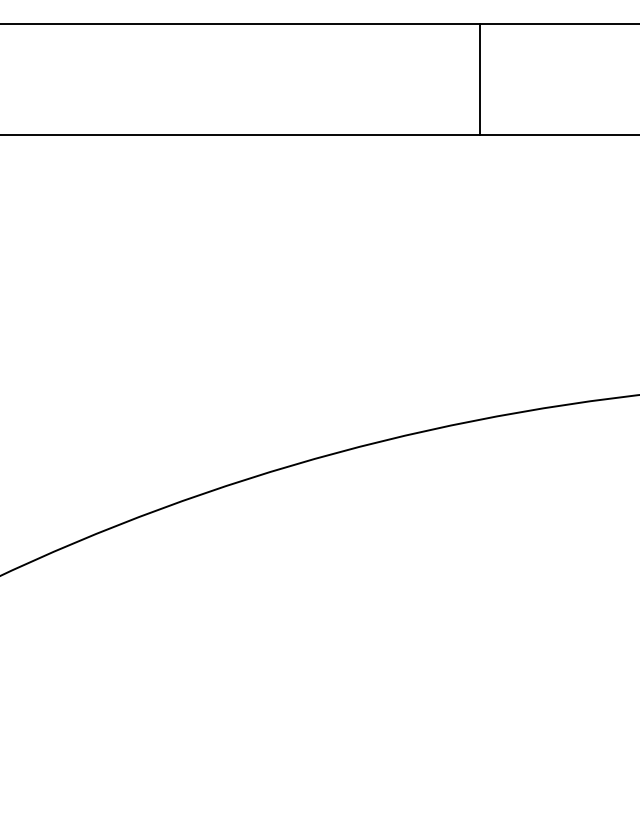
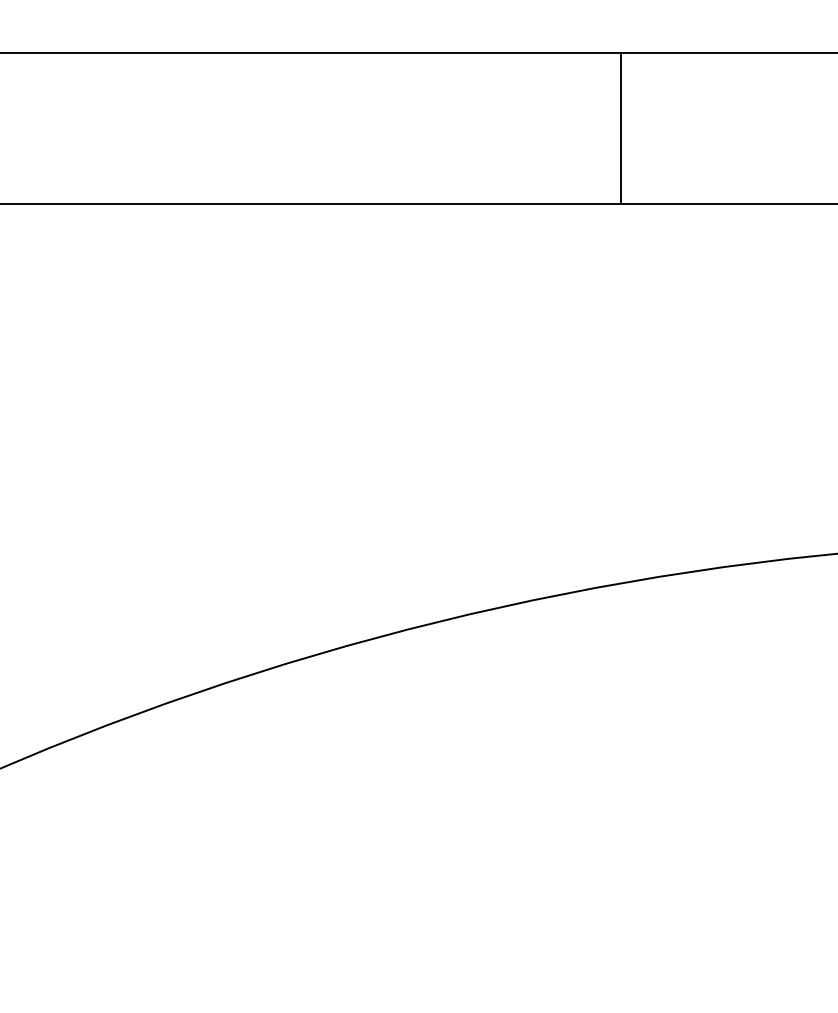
line: (480, 79) -> (621, 127), moved

